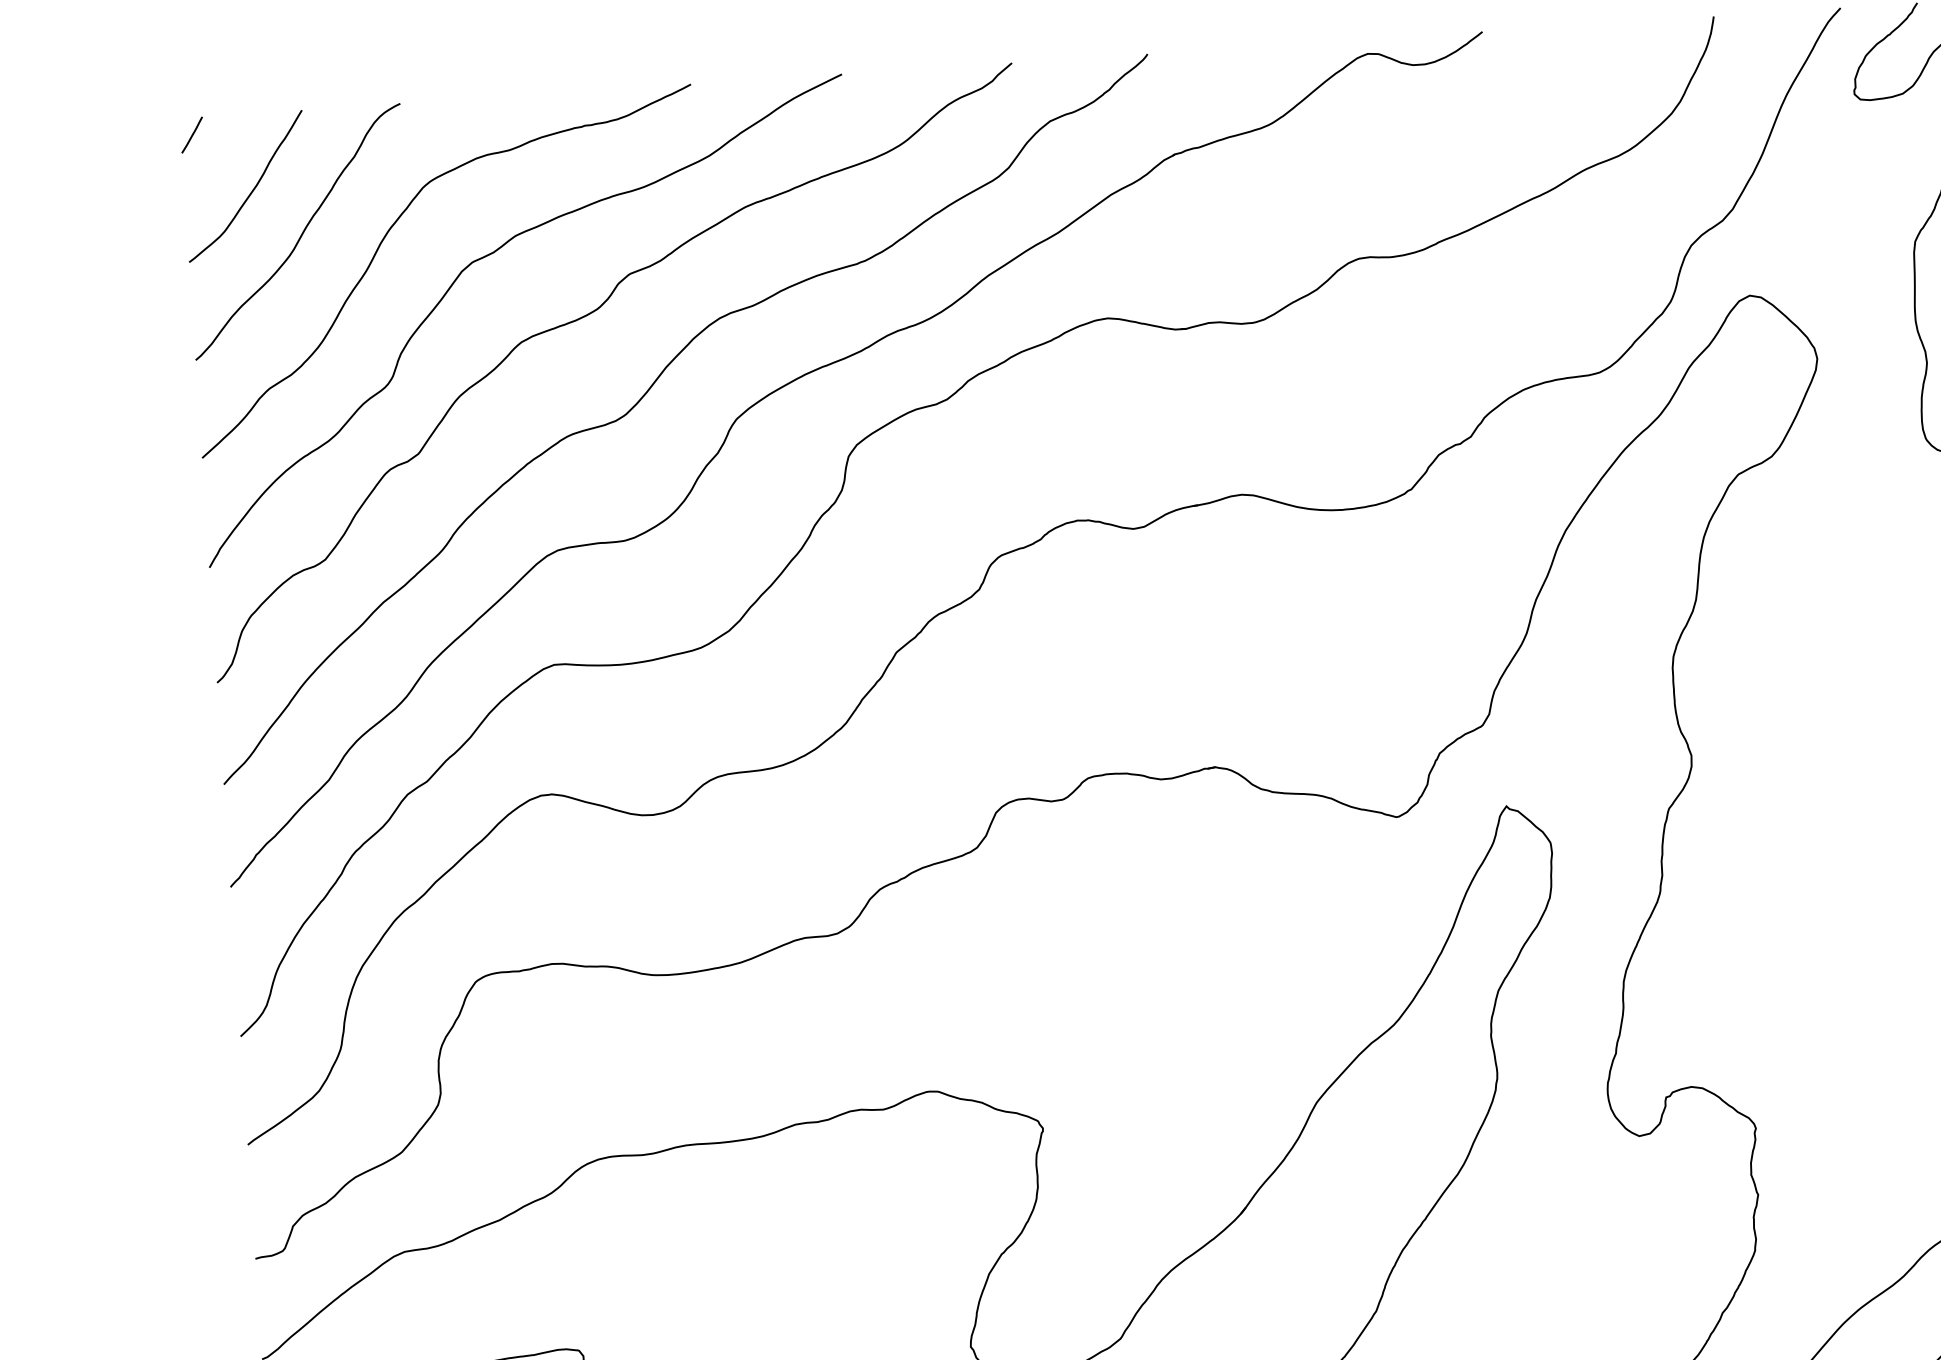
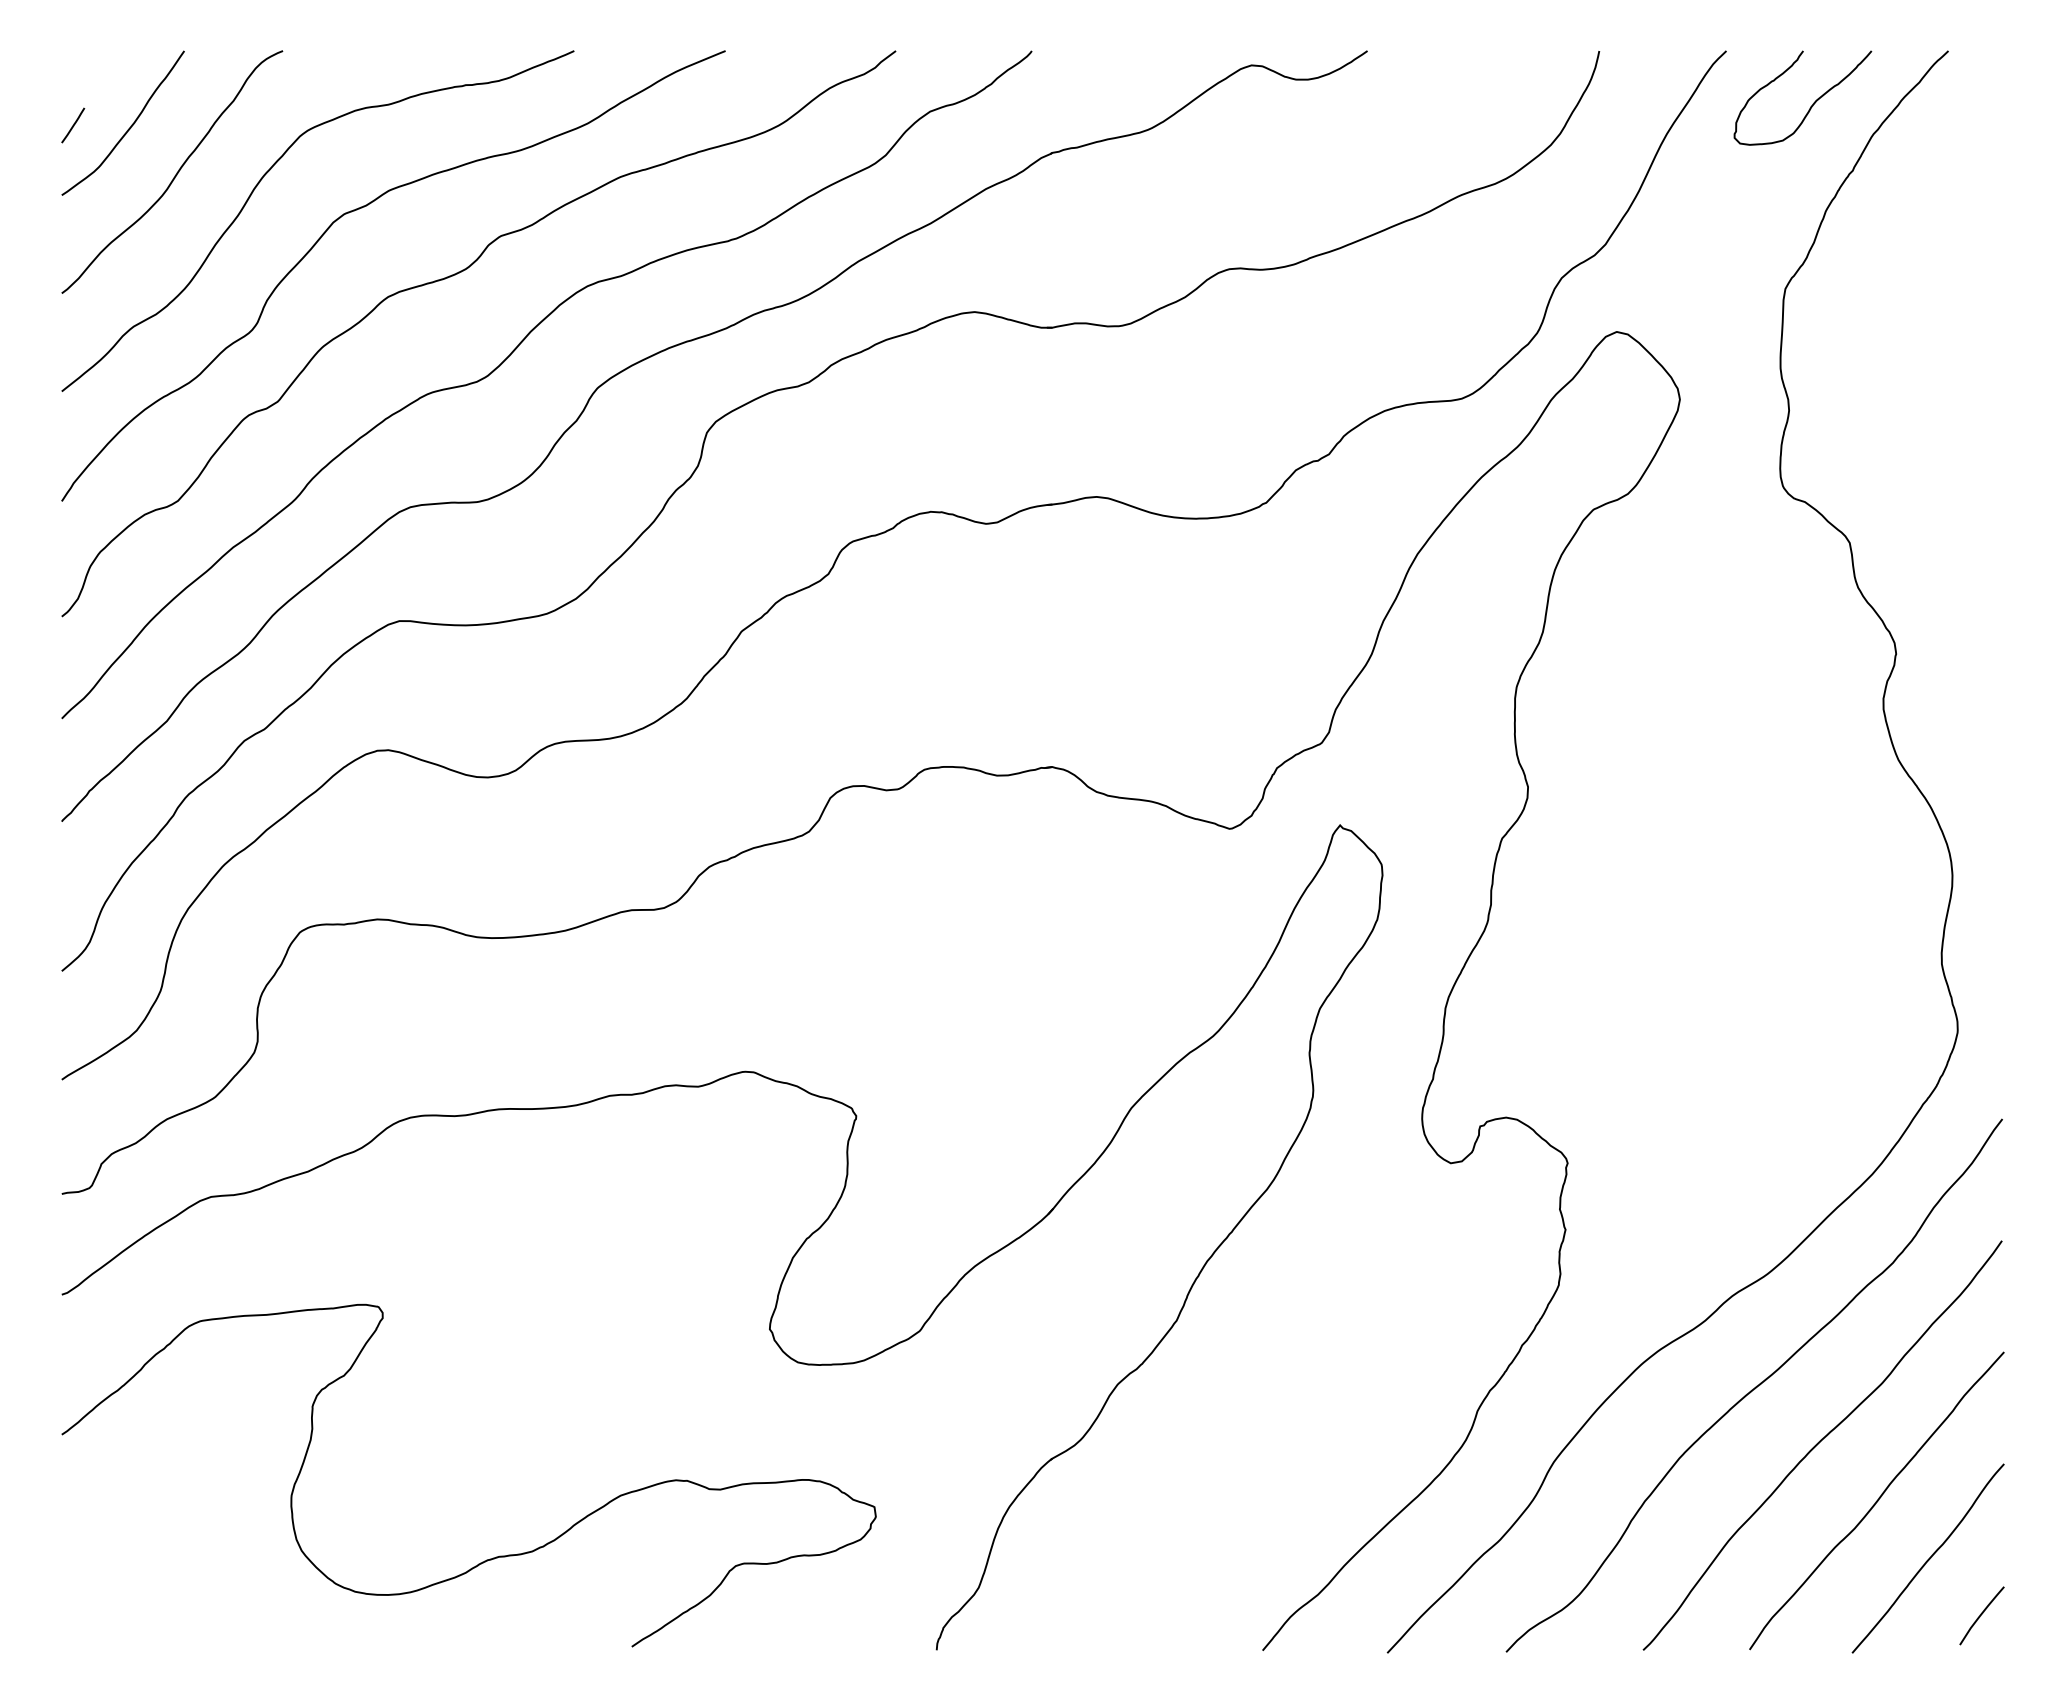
line: (192, 135) -> (73, 125), moved

